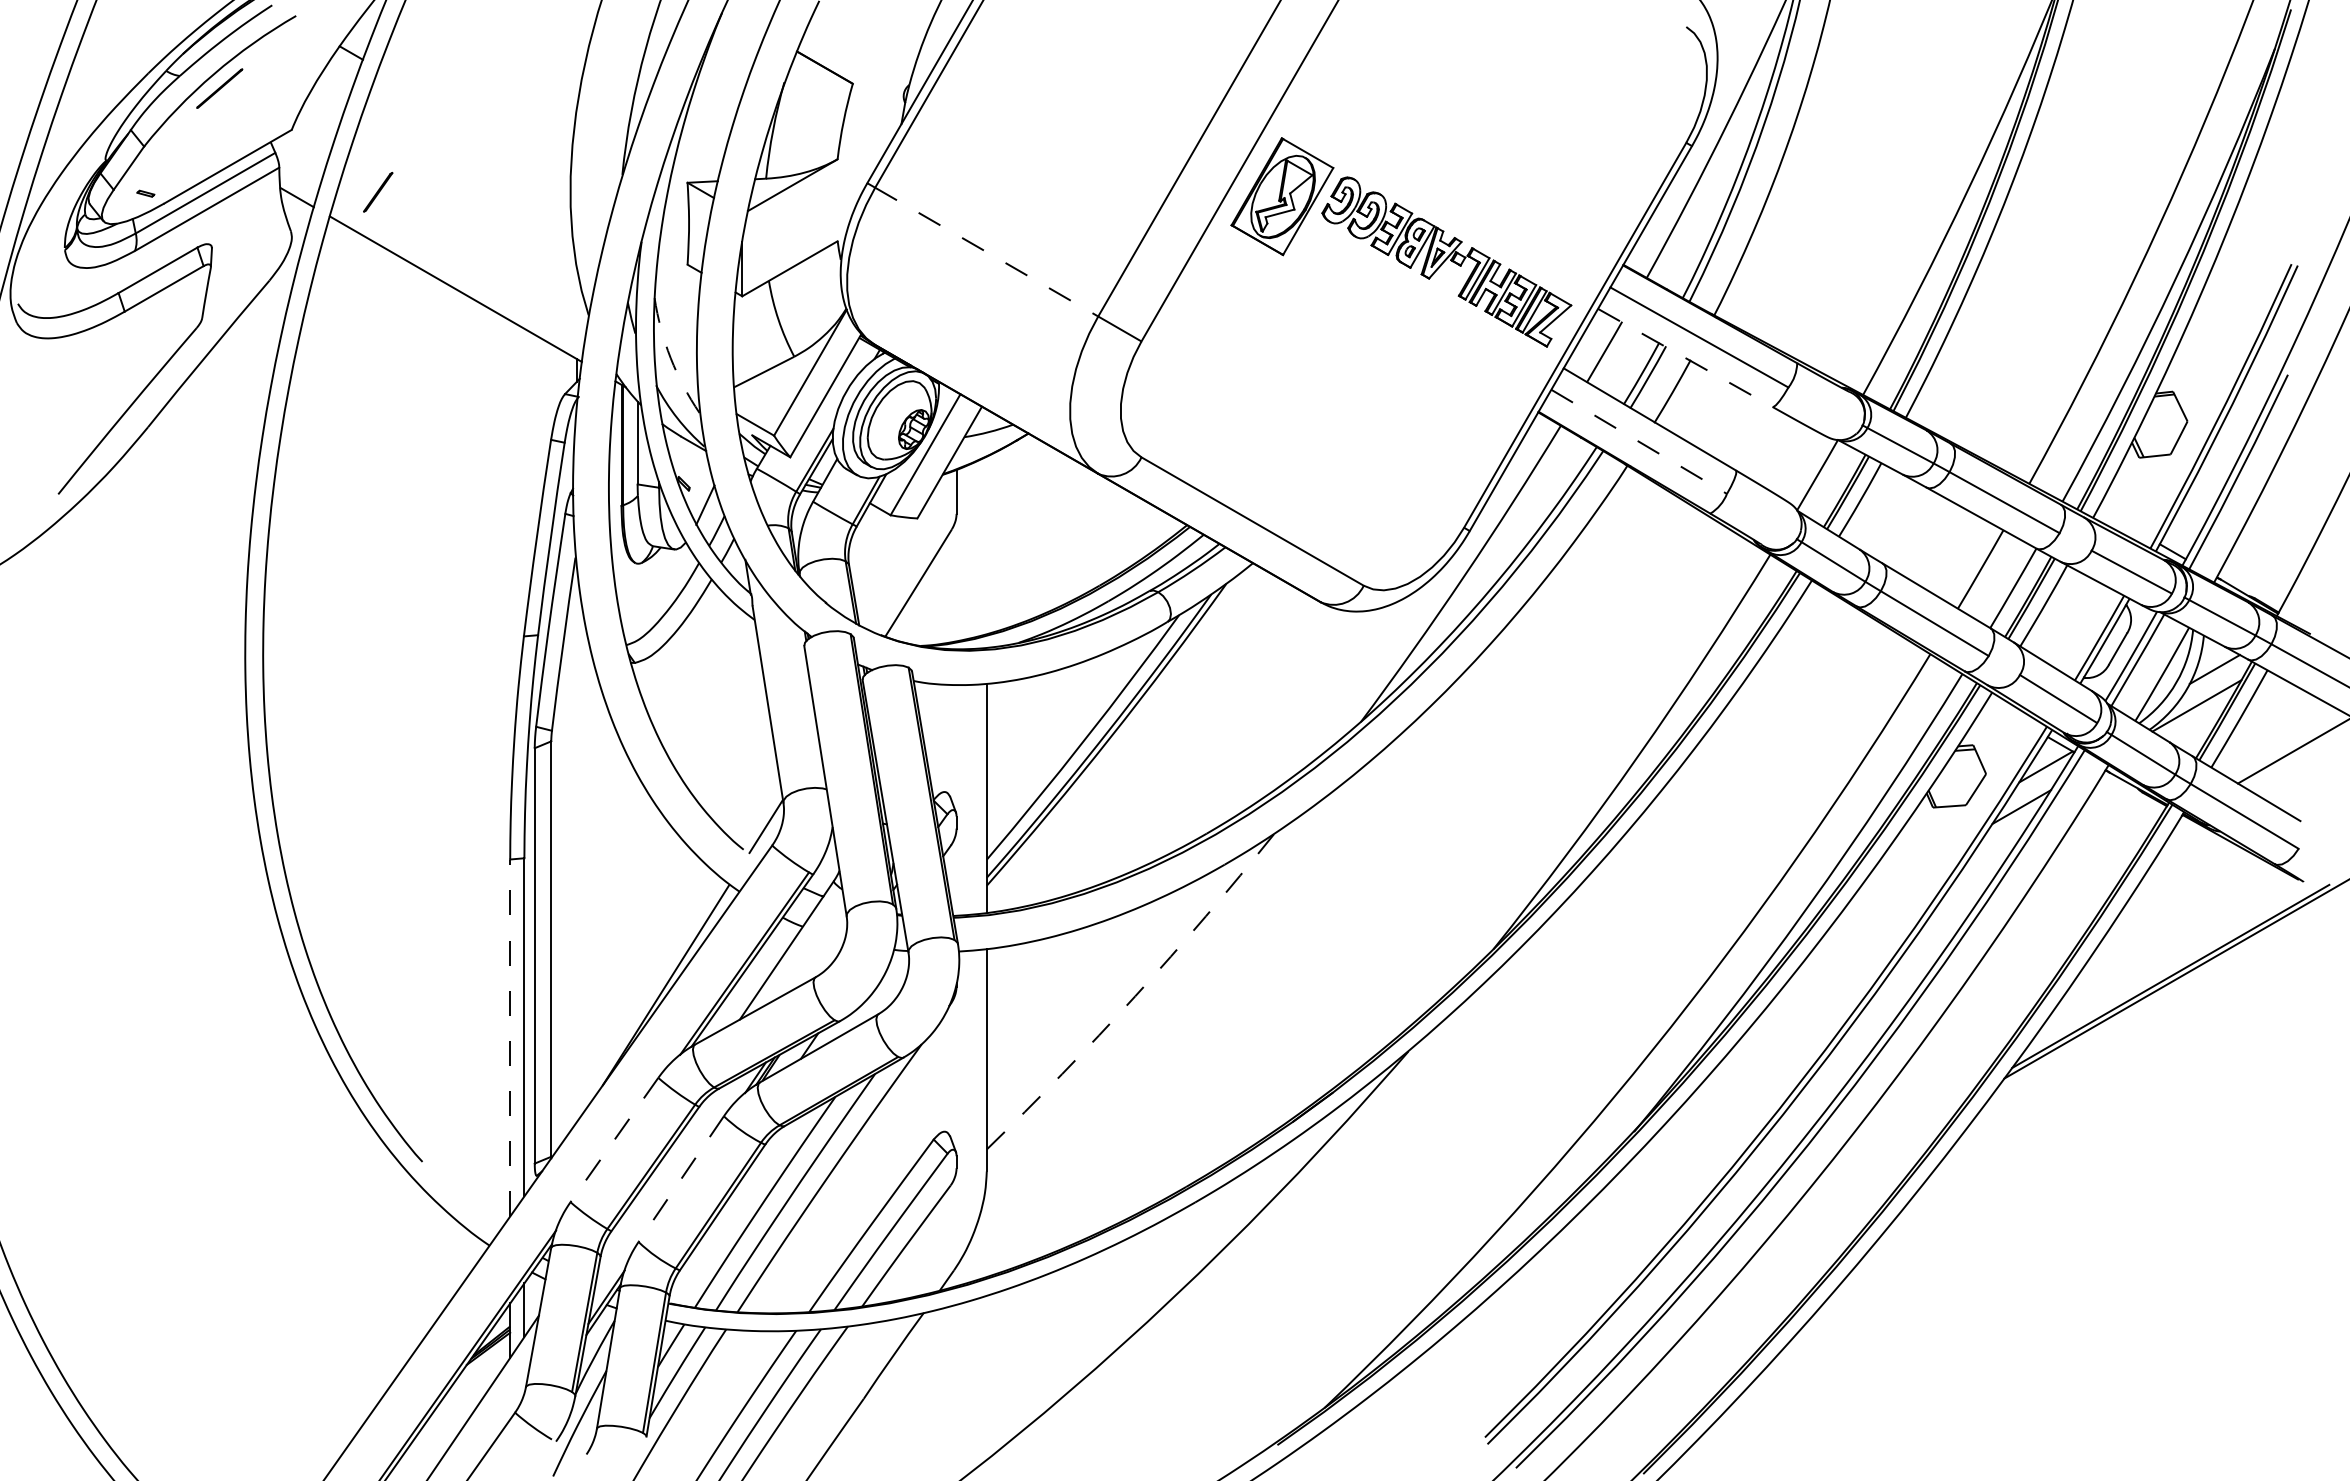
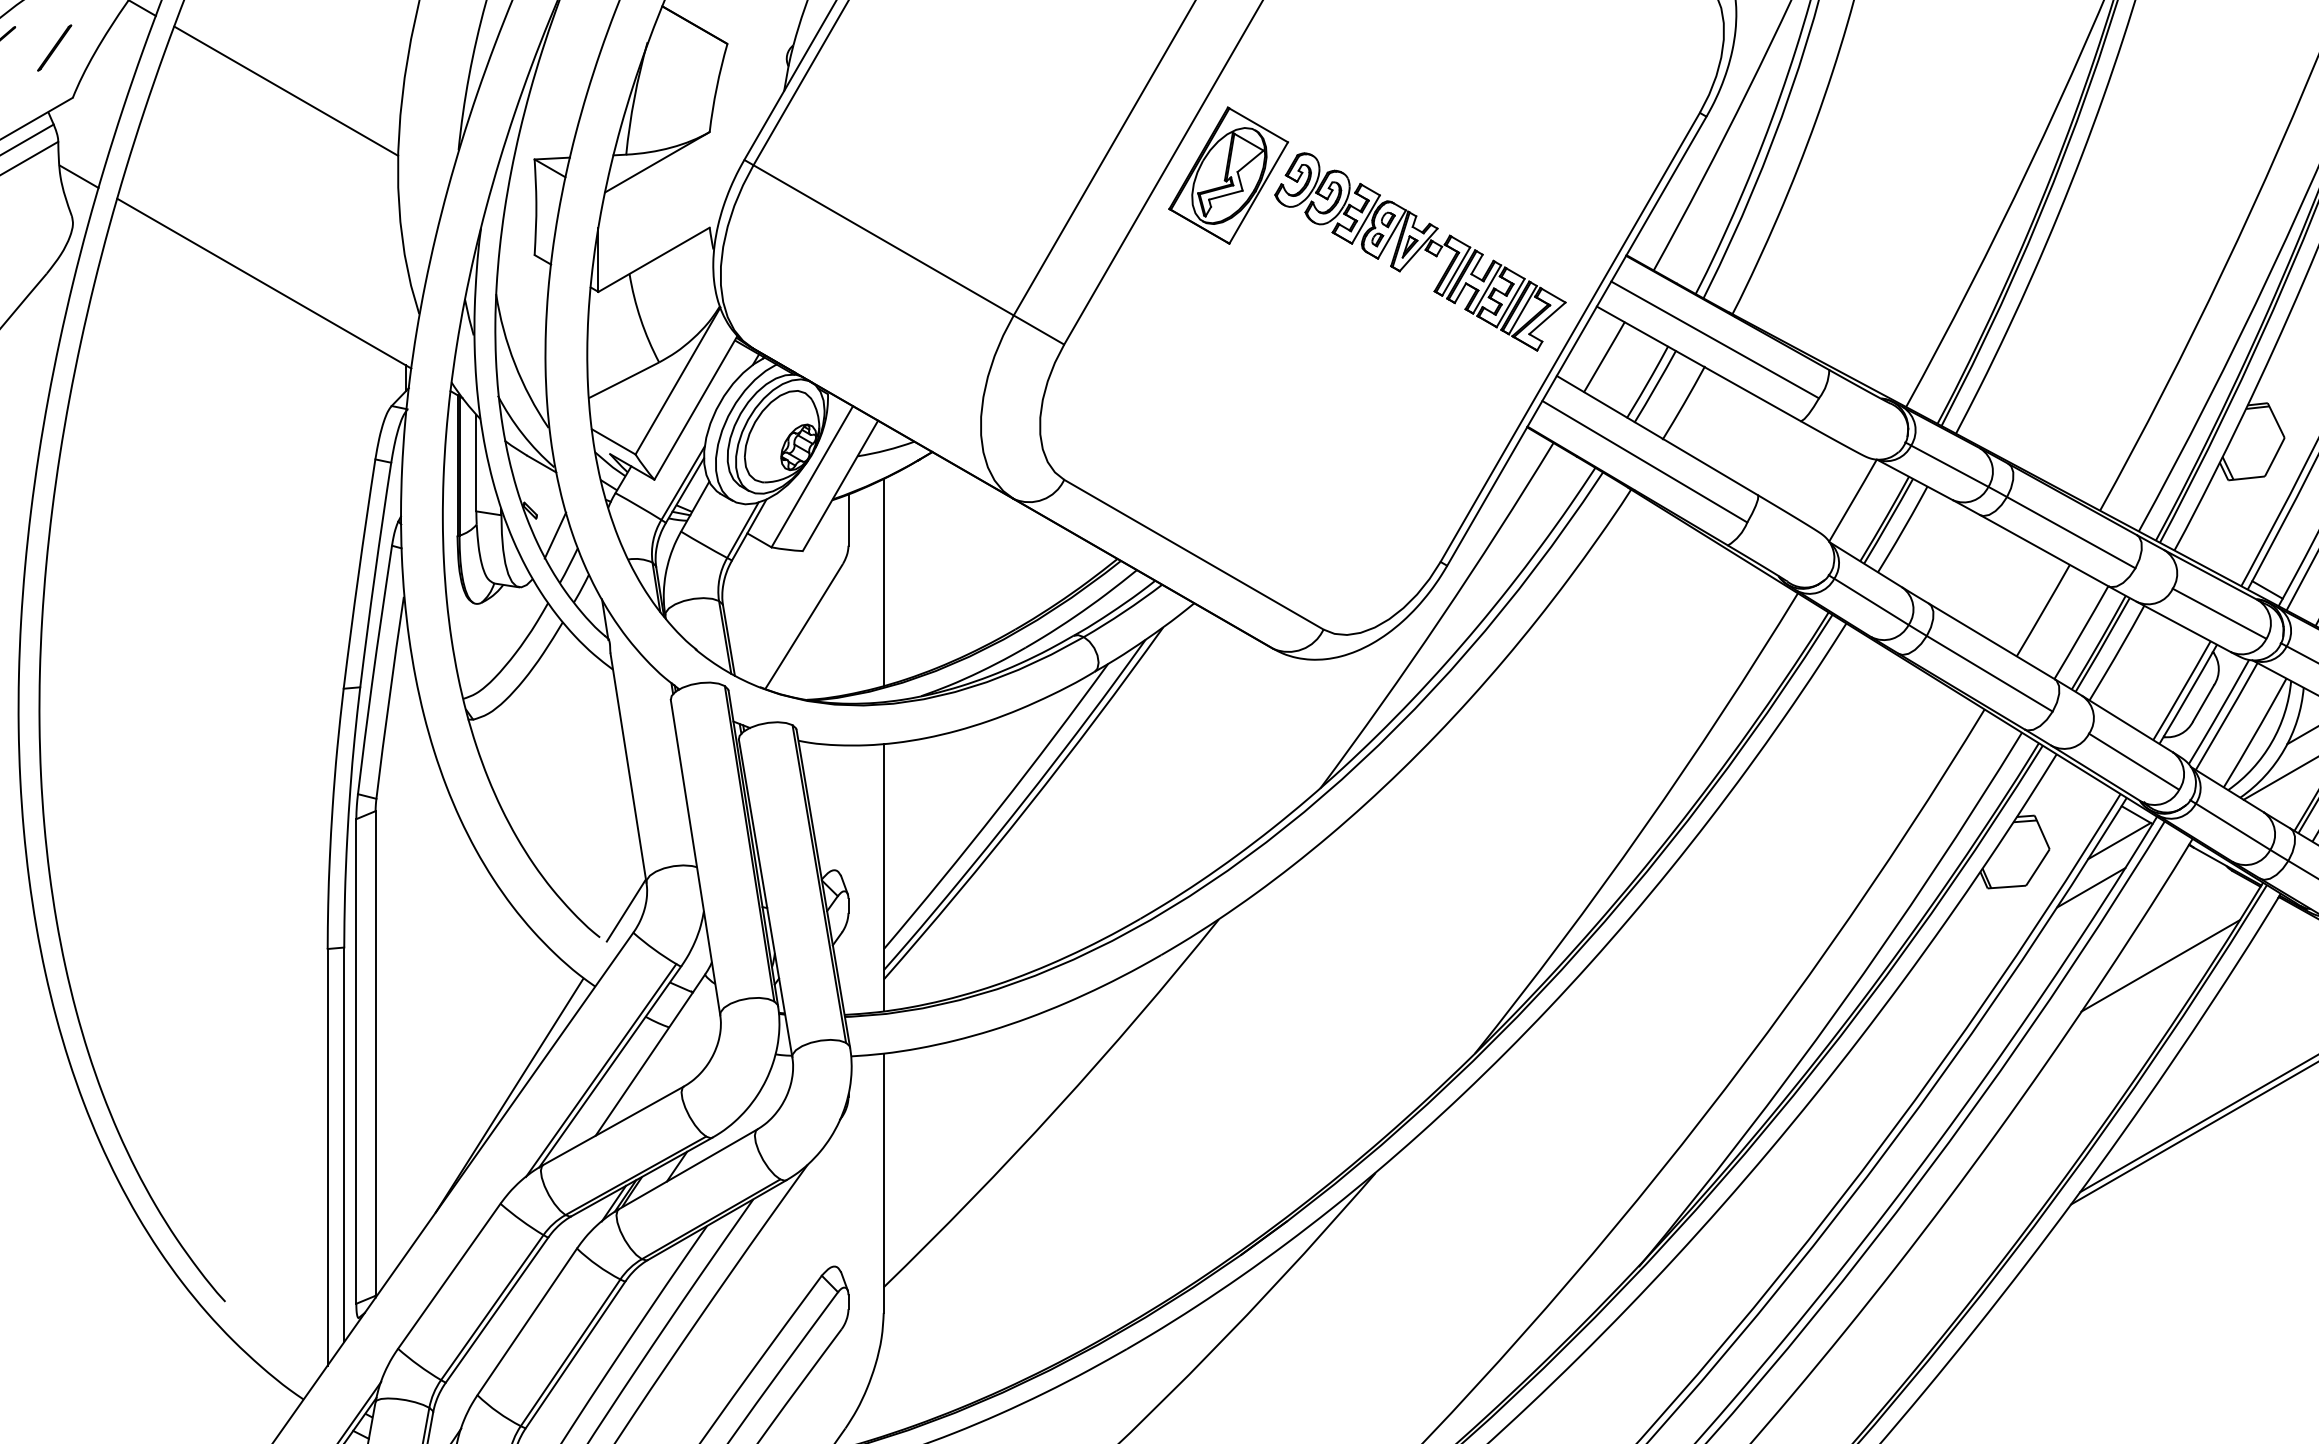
line: (474, 123) -> (286, 90), added
line: (378, 192) -> (55, 48), moved
line: (986, 252) -> (883, 240), dashed -> solid
arc: (670, 358) -> (514, 364), dashed -> solid
line: (1685, 358) -> (1698, 364), dashed -> solid
line: (1639, 442) -> (1645, 462), dashed -> solid
line: (986, 545) -> (883, 582), added
line: (2081, 873) -> (2160, 965), added
arc: (1135, 996) -> (1057, 1108), dashed -> solid
line: (510, 1038) -> (328, 1157), dashed -> solid
line: (614, 1140) -> (449, 1276), dashed -> solid
line: (681, 1179) -> (527, 1322), dashed -> solid

